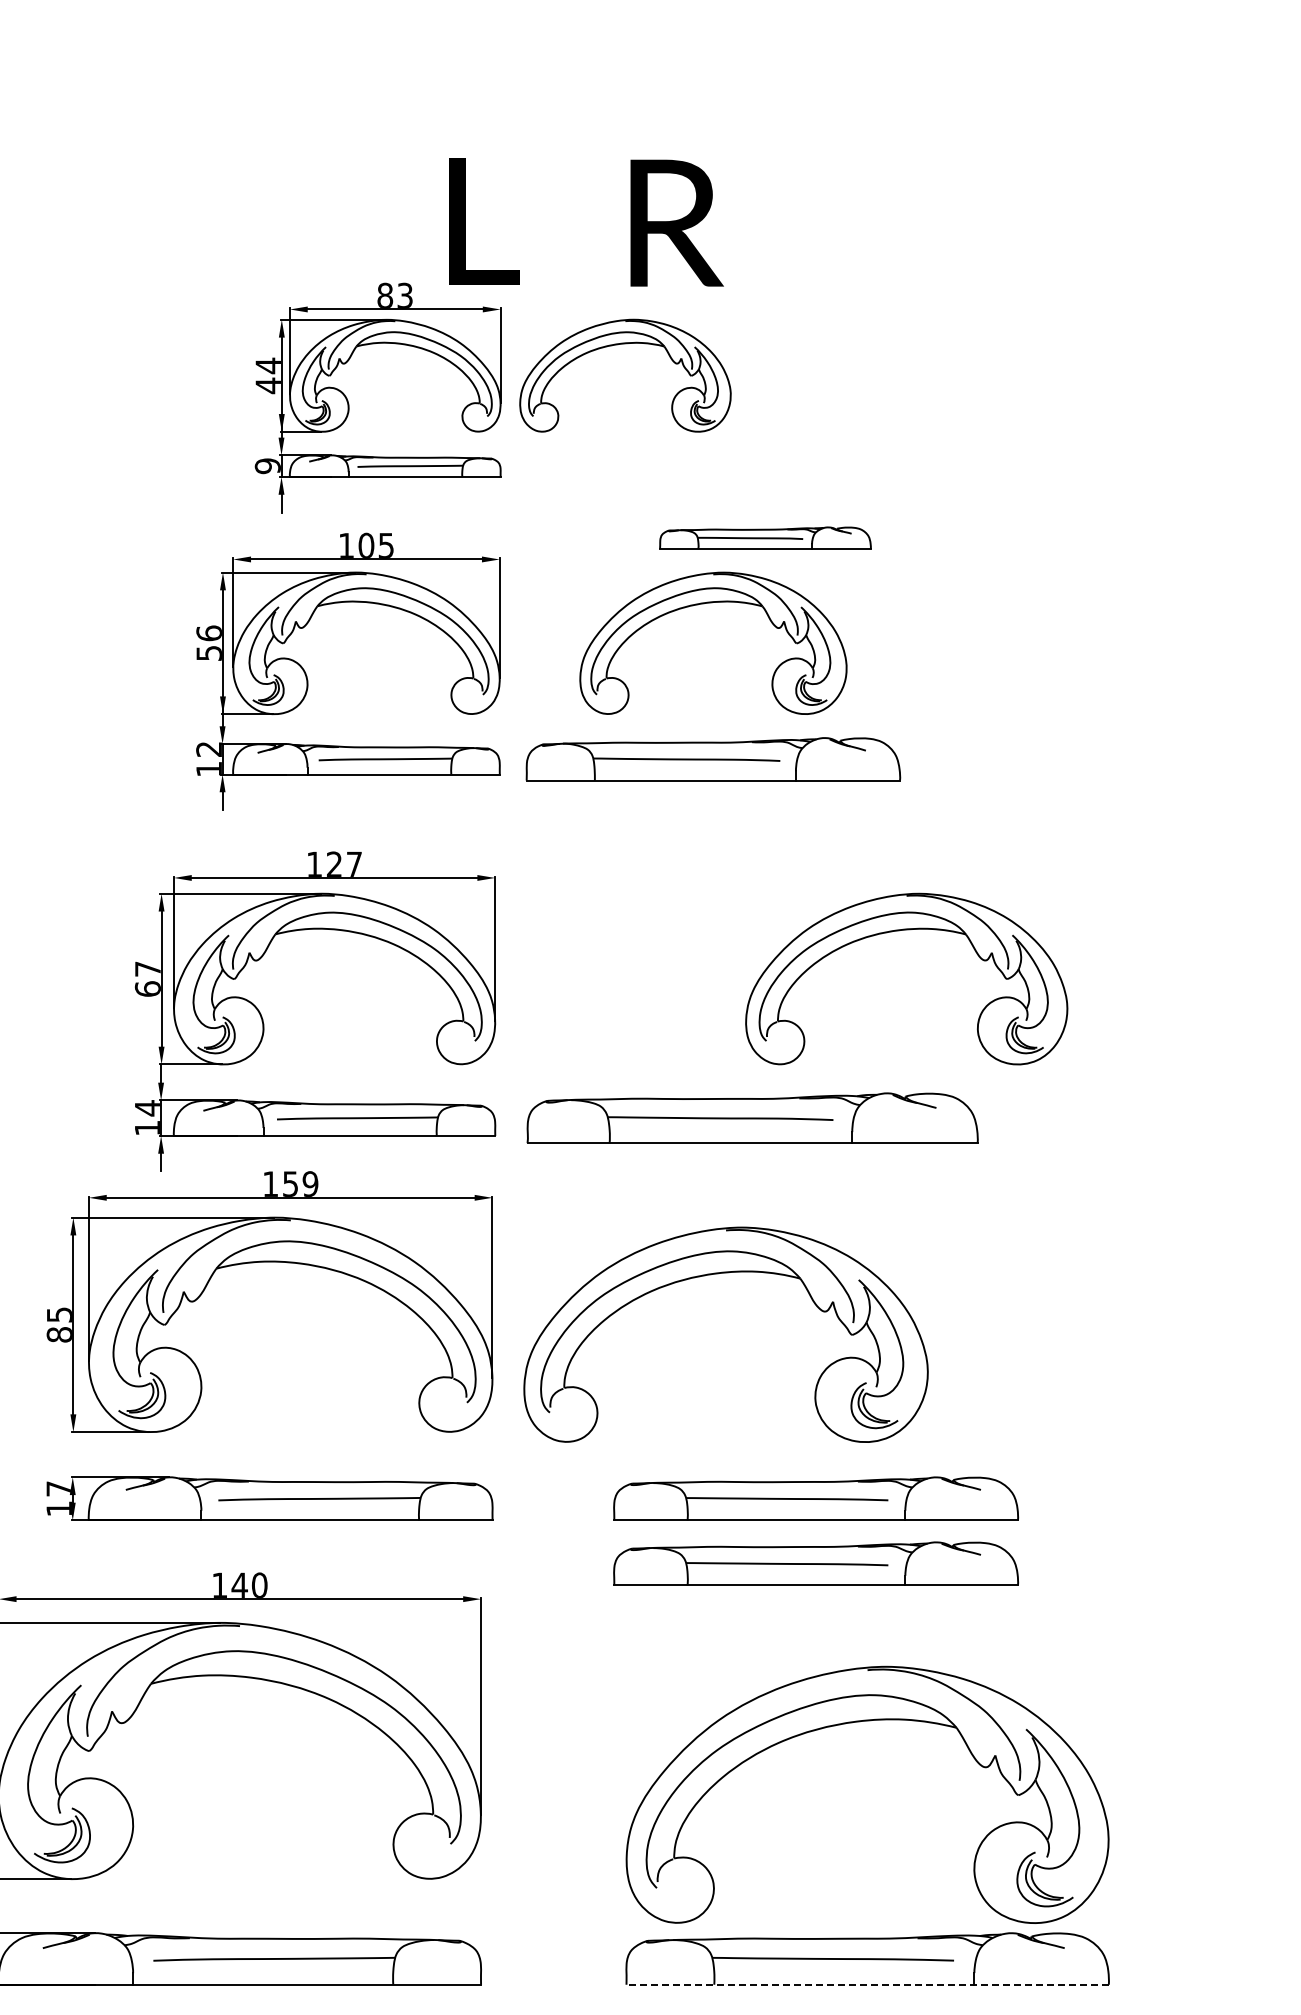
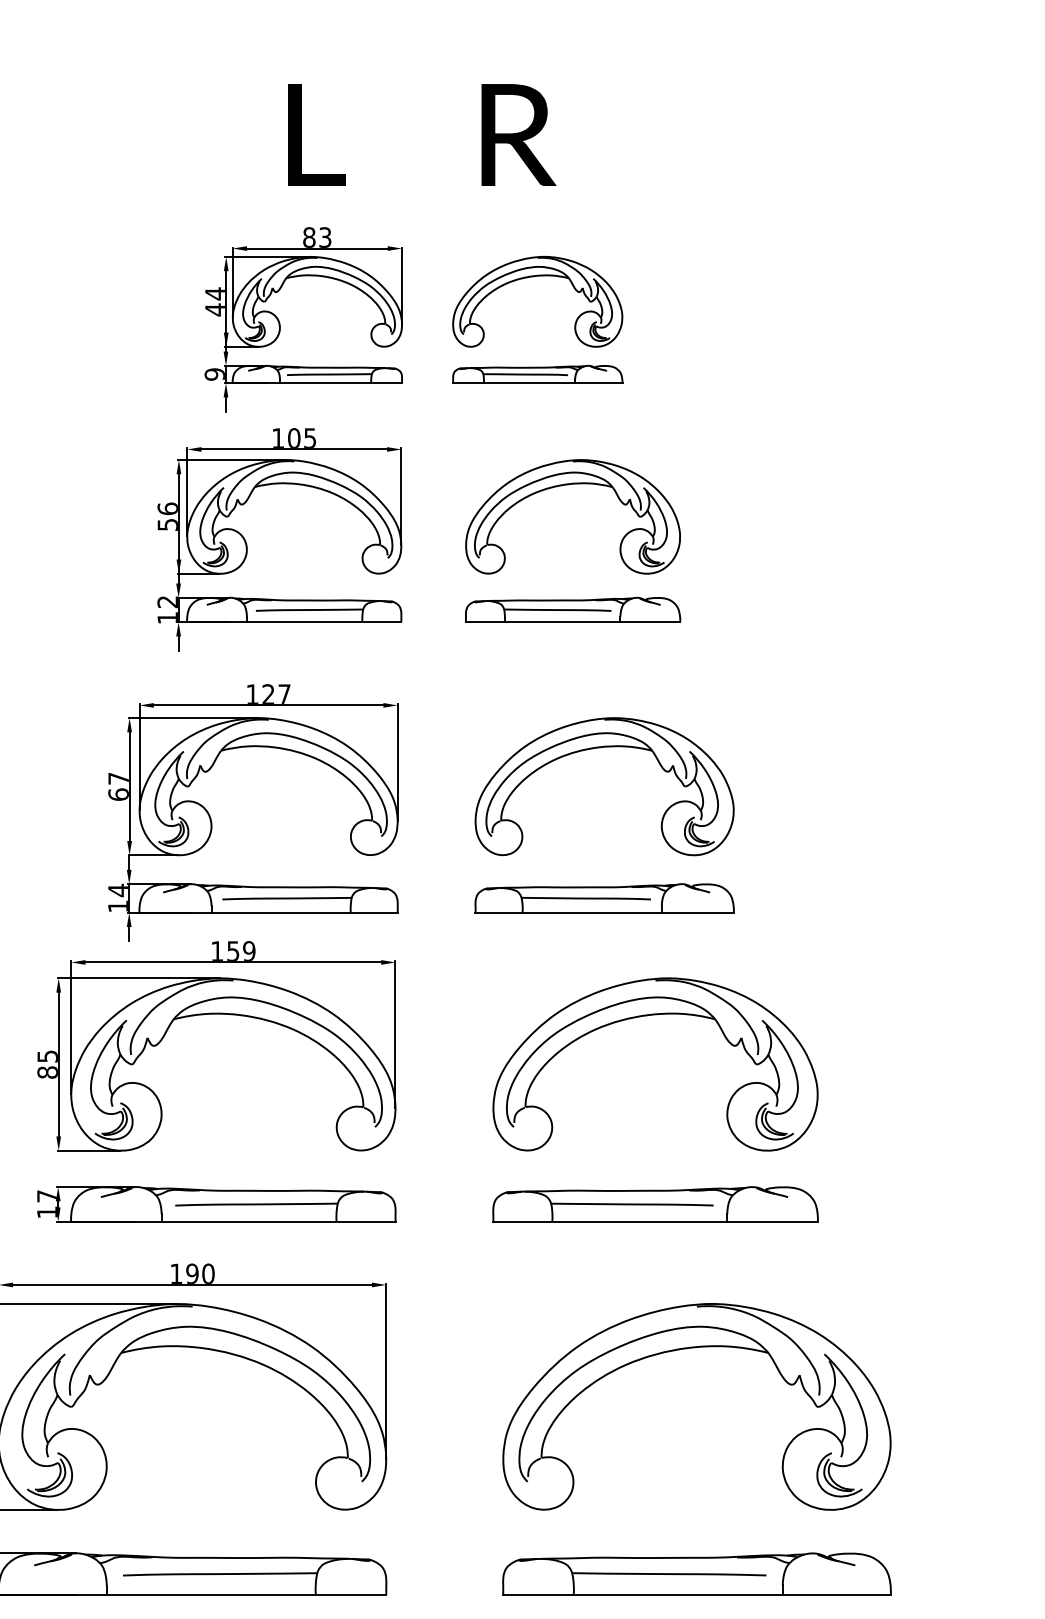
text: (484, 221) -> (316, 135), moved
text: (676, 222) -> (518, 134), moved
part: (625, 344) -> (537, 276), moved
part: (765, 537) -> (537, 373), moved
part: (713, 758) -> (573, 609), size x0.71
part: (899, 931) -> (598, 748), moved
part: (752, 1117) -> (604, 897), size x0.71
part: (718, 1274) -> (649, 1016), moved
part: (815, 1563) -> (655, 1256), removed
text: (239, 1584) -> (192, 1273), 140 -> 190
part: (860, 1722) -> (691, 1348), moved
line: (867, 1984) -> (696, 1594), dashed -> solid

